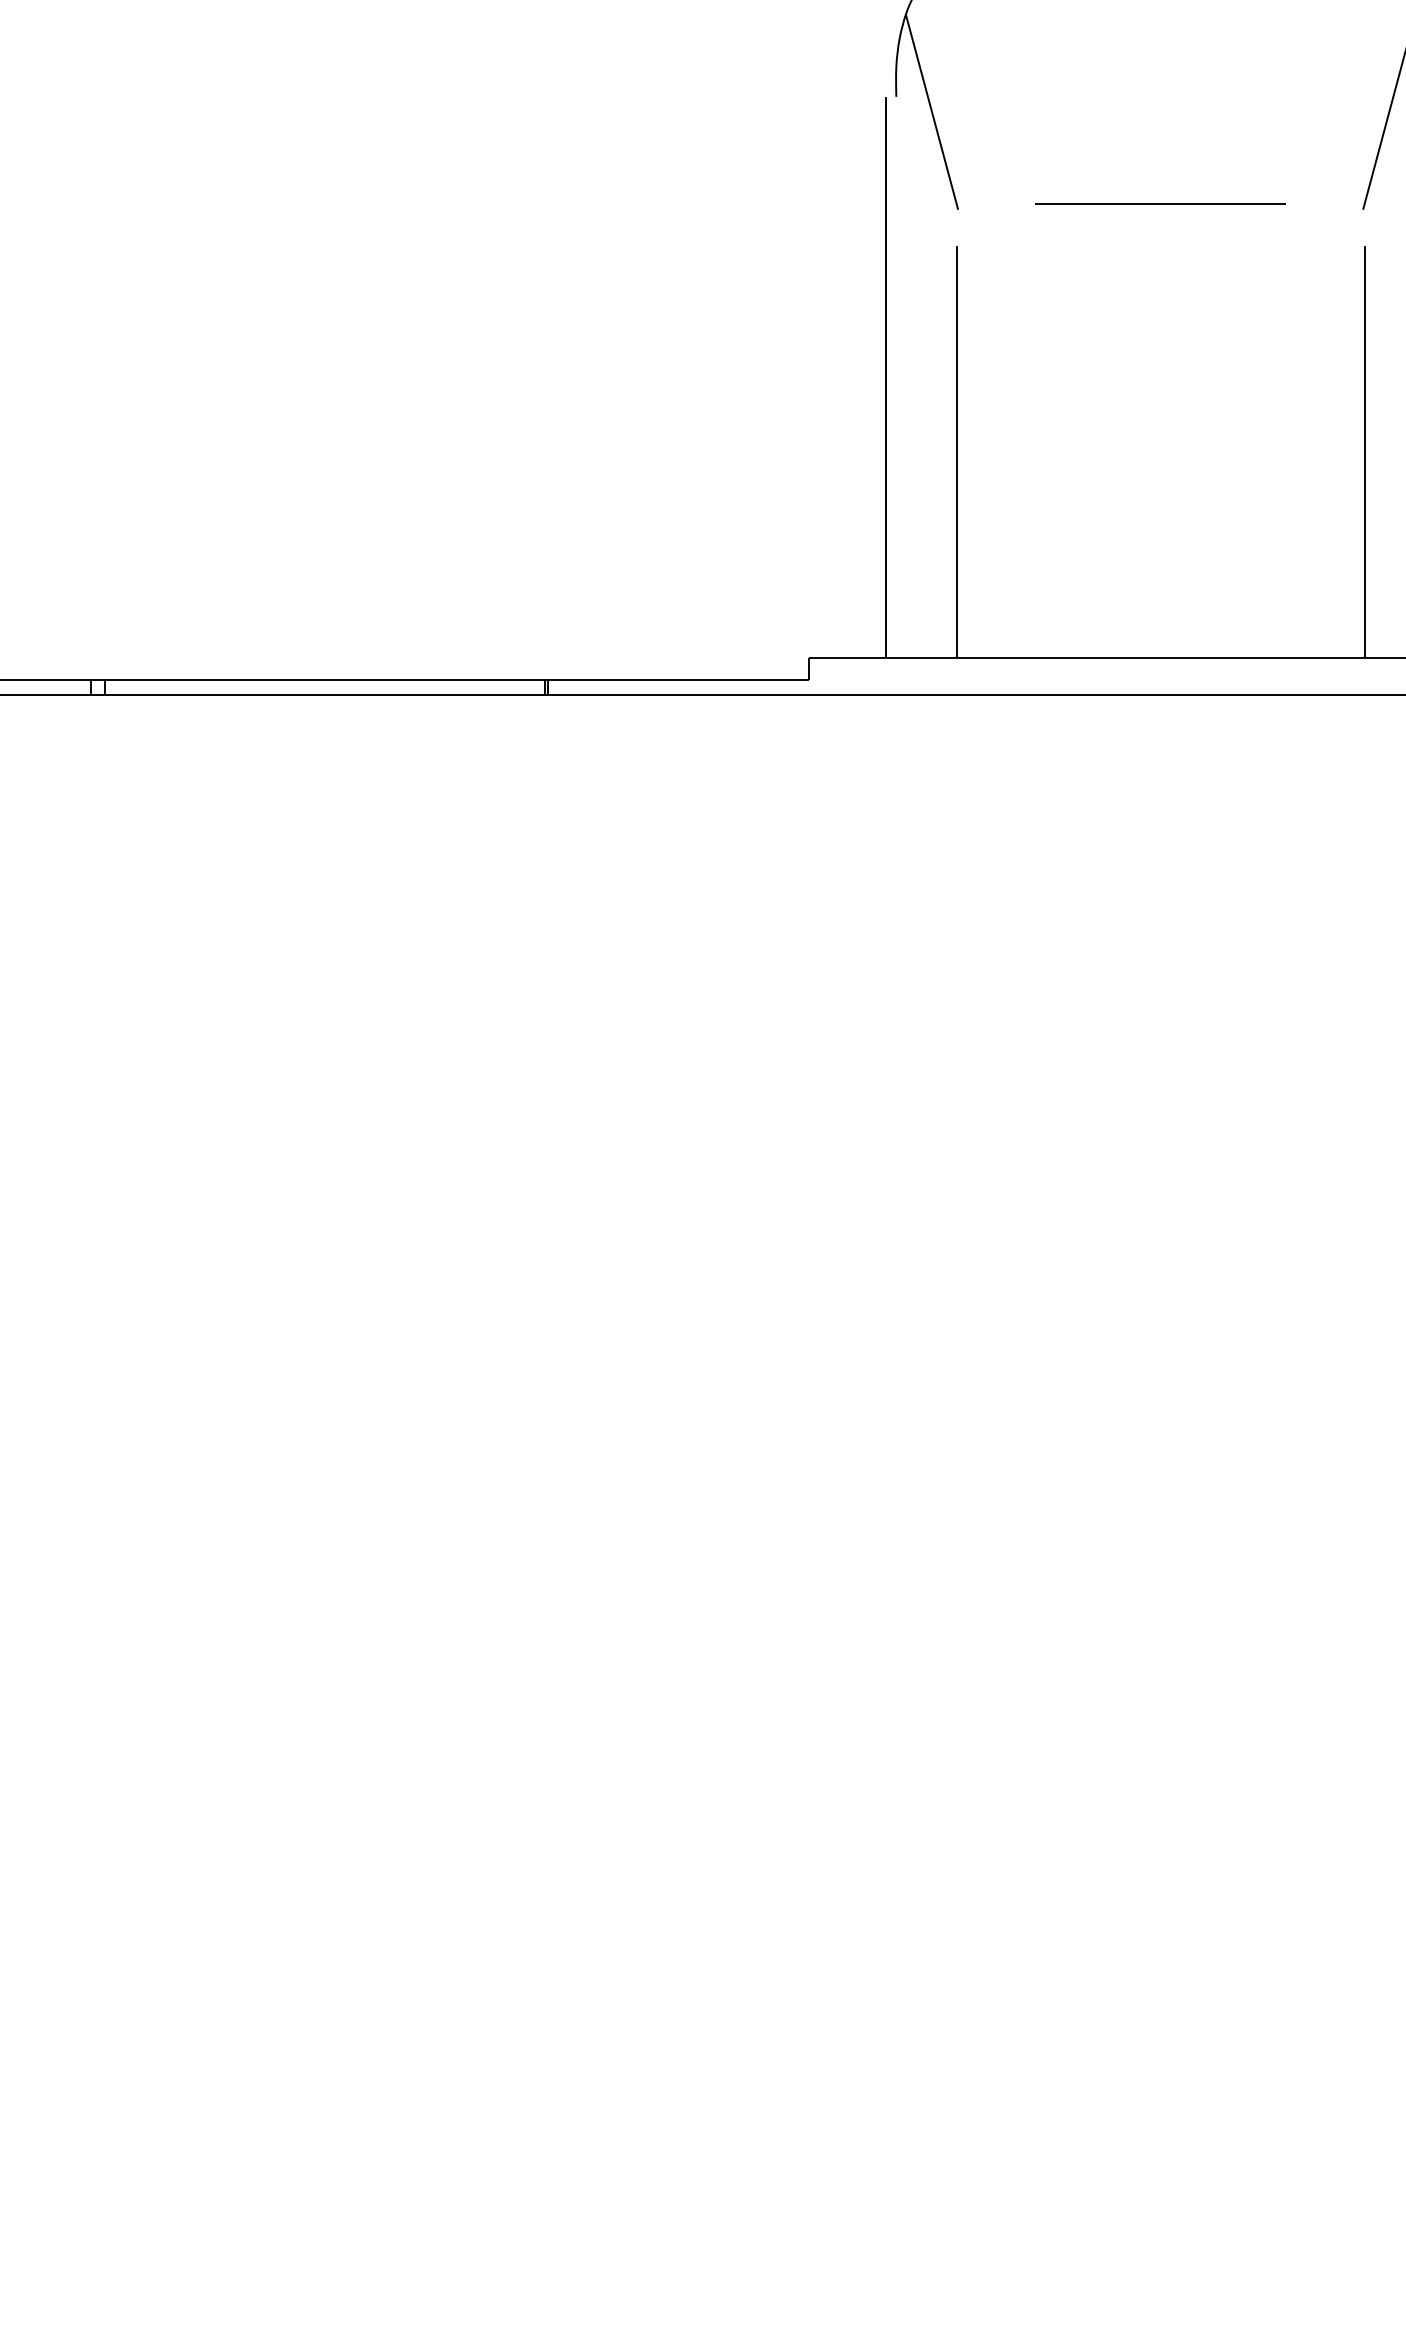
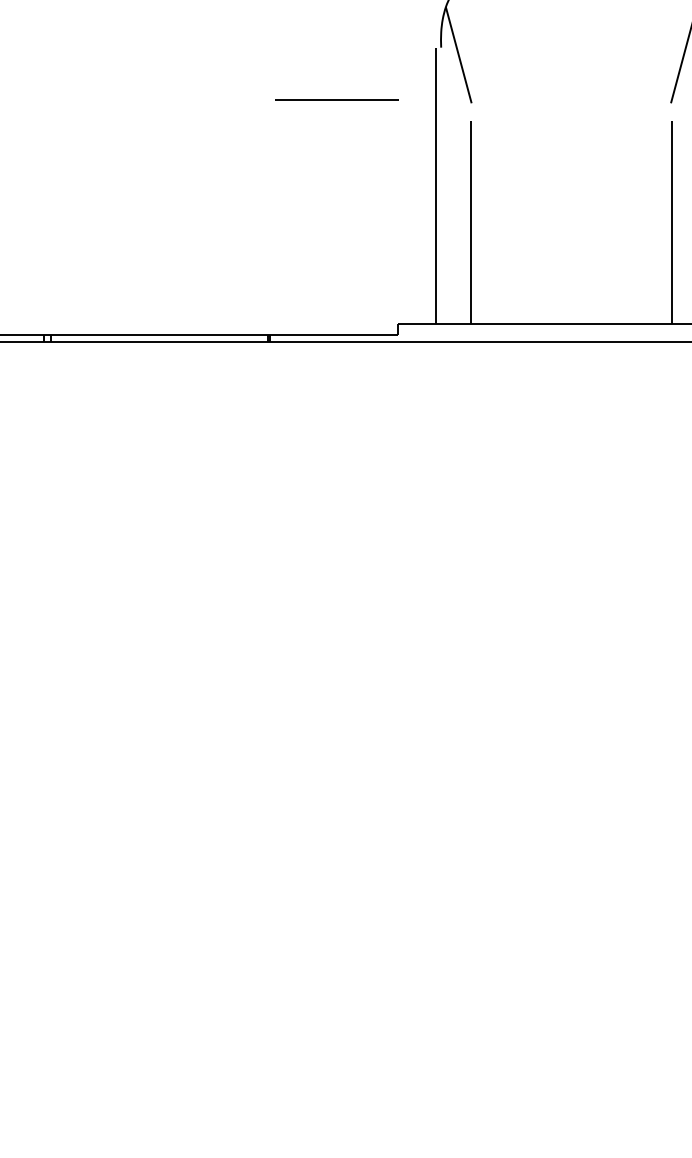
line: (1158, 202) -> (336, 99), moved

